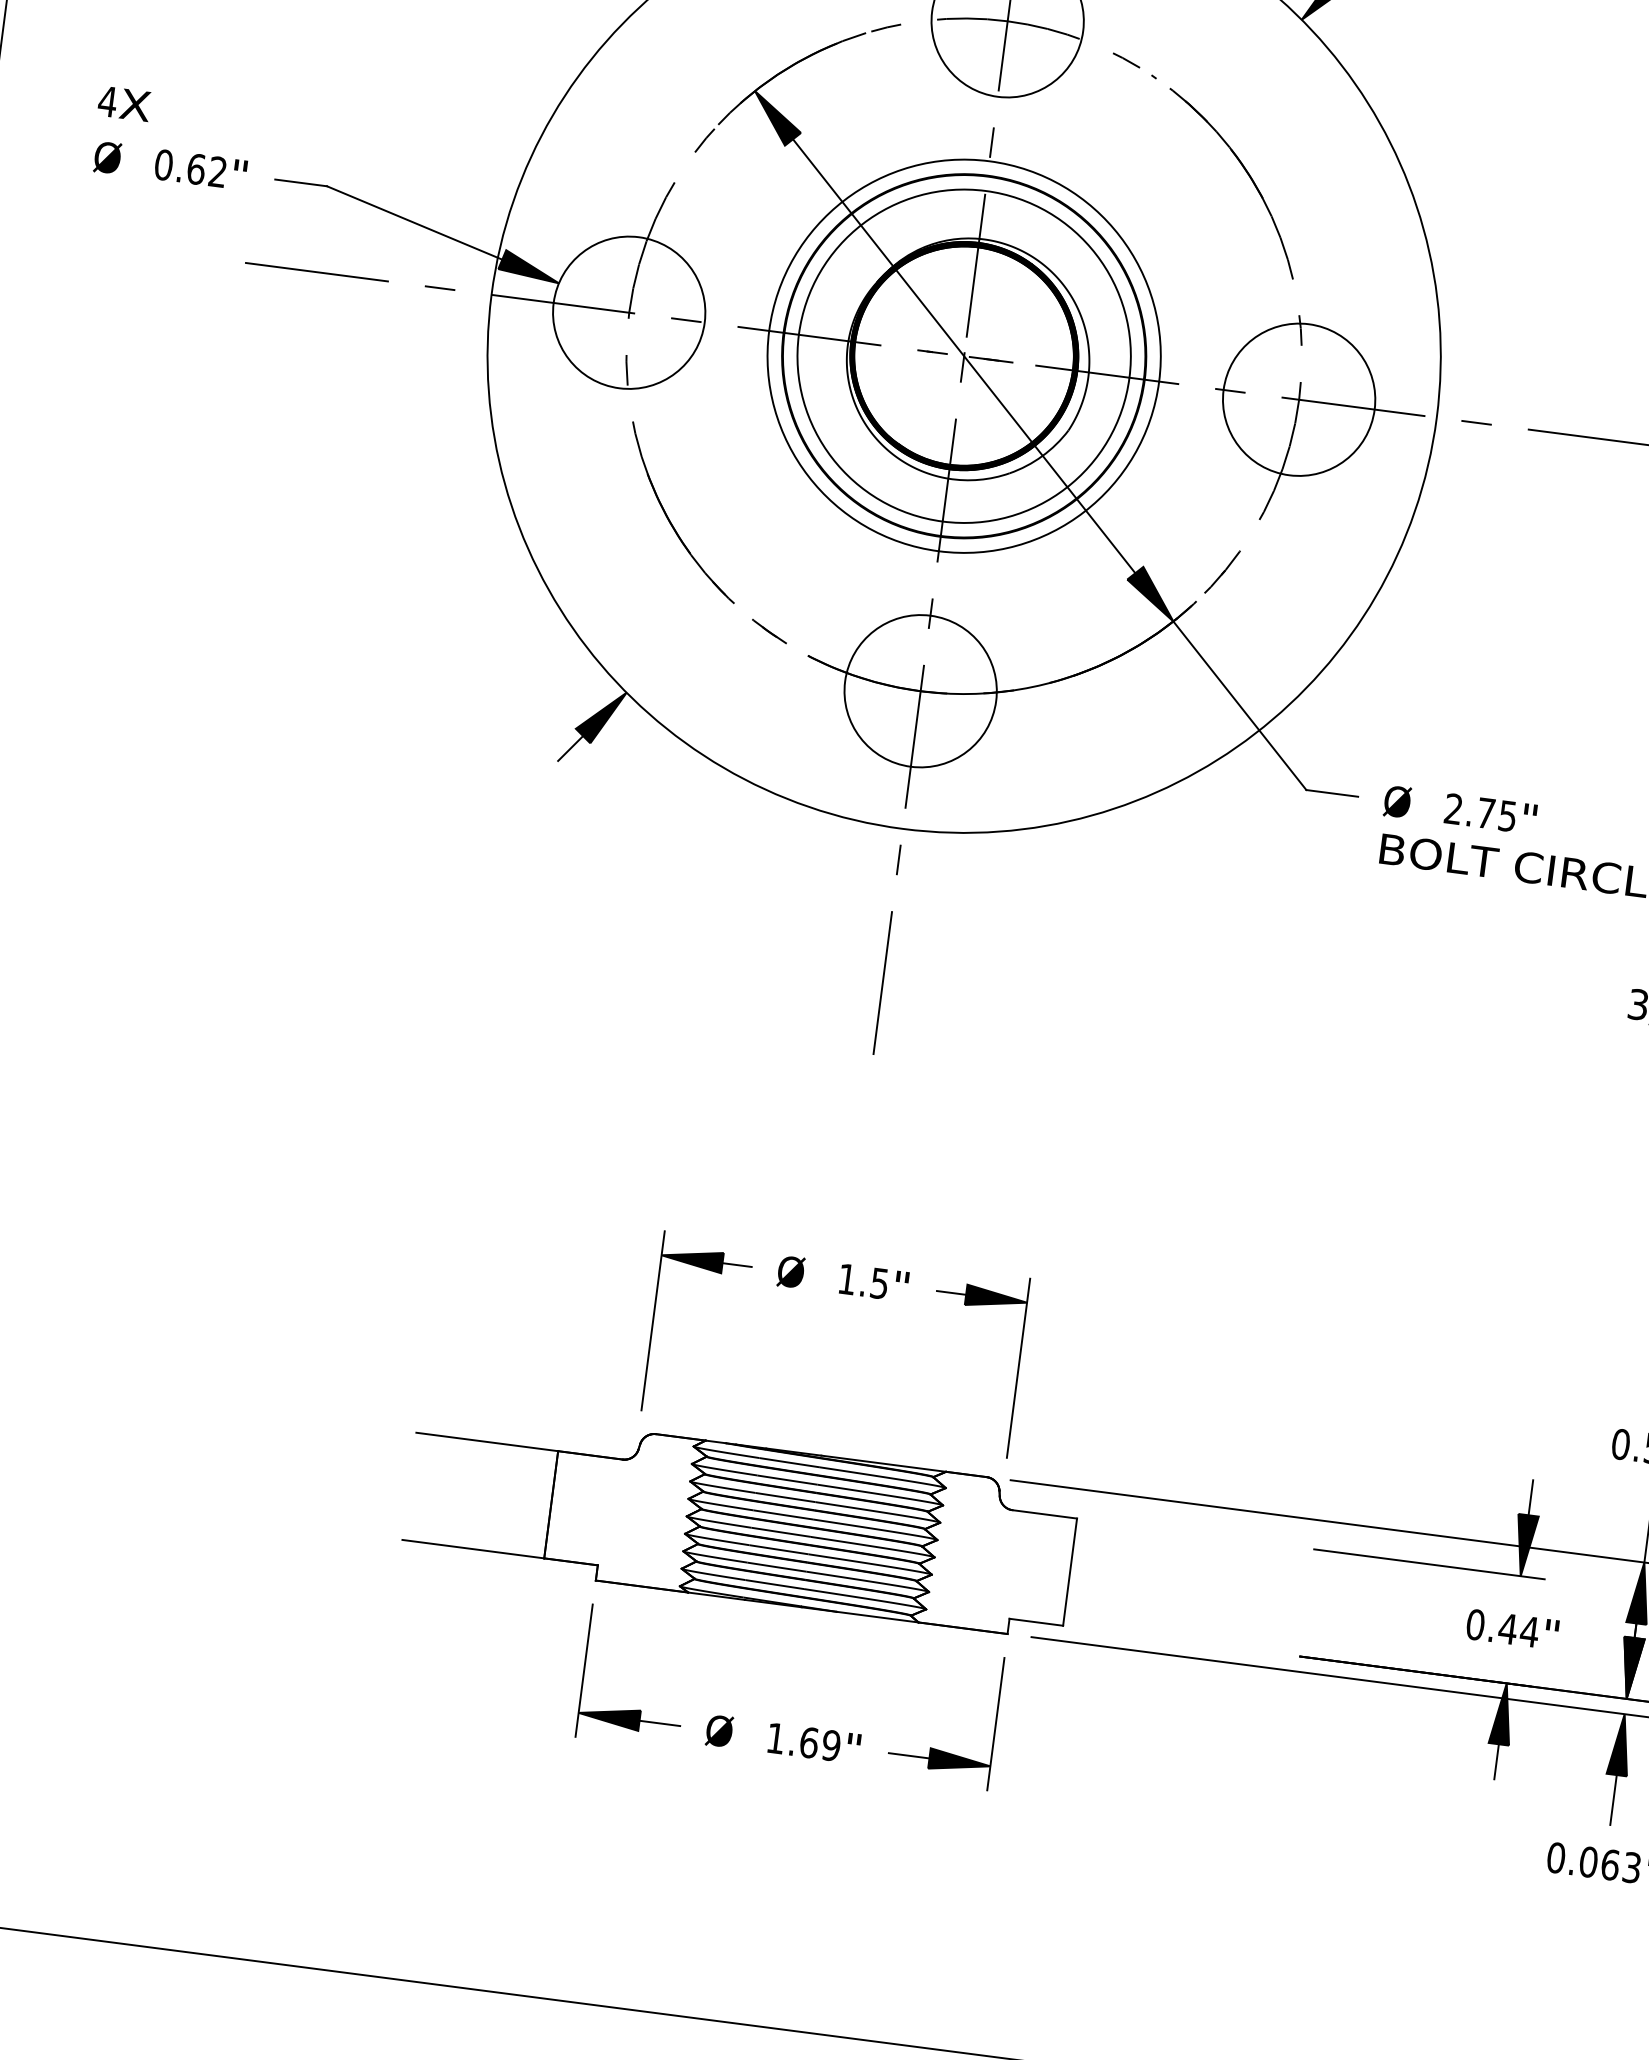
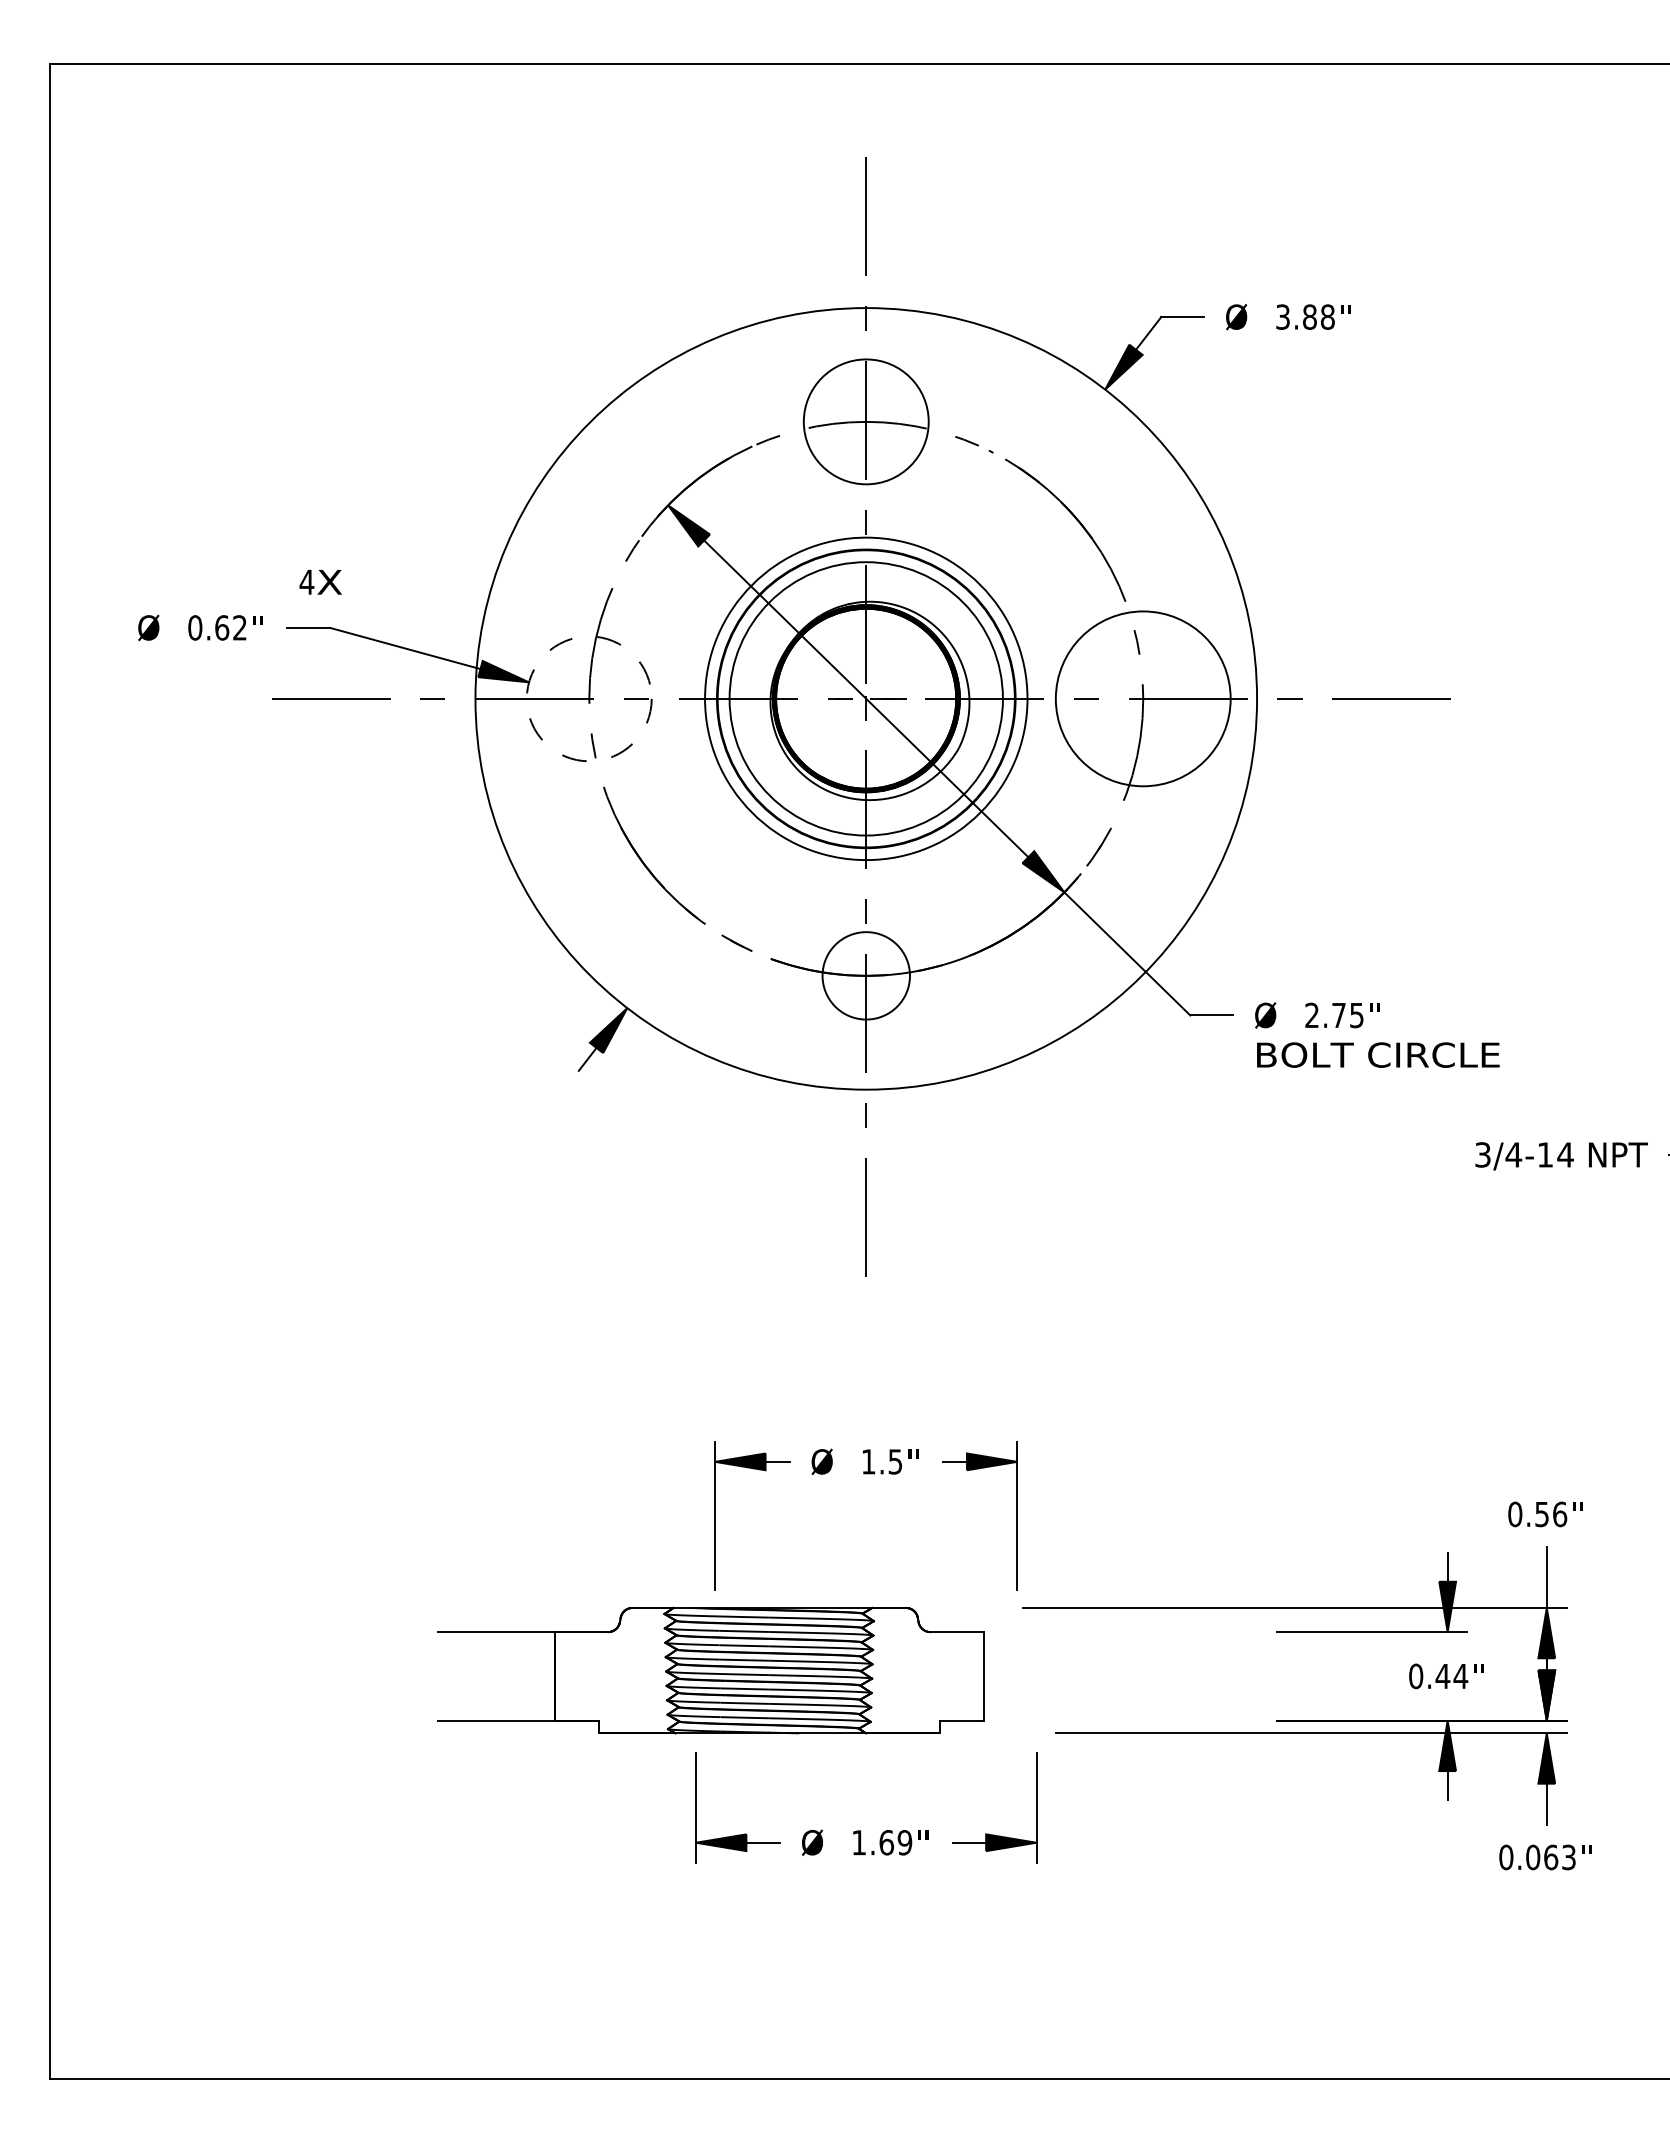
text: (124, 104) -> (320, 582), moved
circle: (628, 312) -> (588, 698), solid -> dashed
circle: (1298, 399) -> (1142, 698), size x1.4
circle: (919, 690) -> (865, 975), size x0.7
part: (740, 1522) -> (710, 1670), moved

